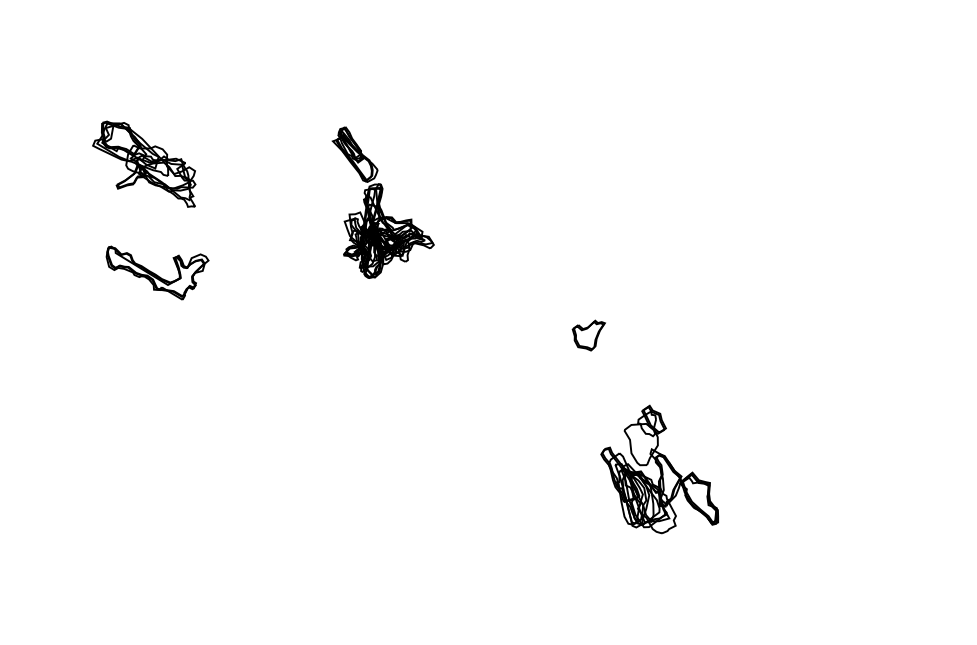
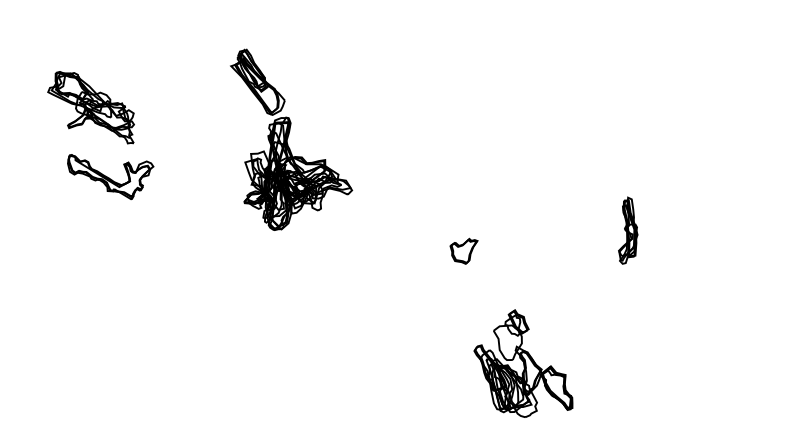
part: (383, 202) -> (291, 139), size x1.43
part: (157, 272) -> (110, 176), moved
part: (784, 310) -> (628, 230), added

